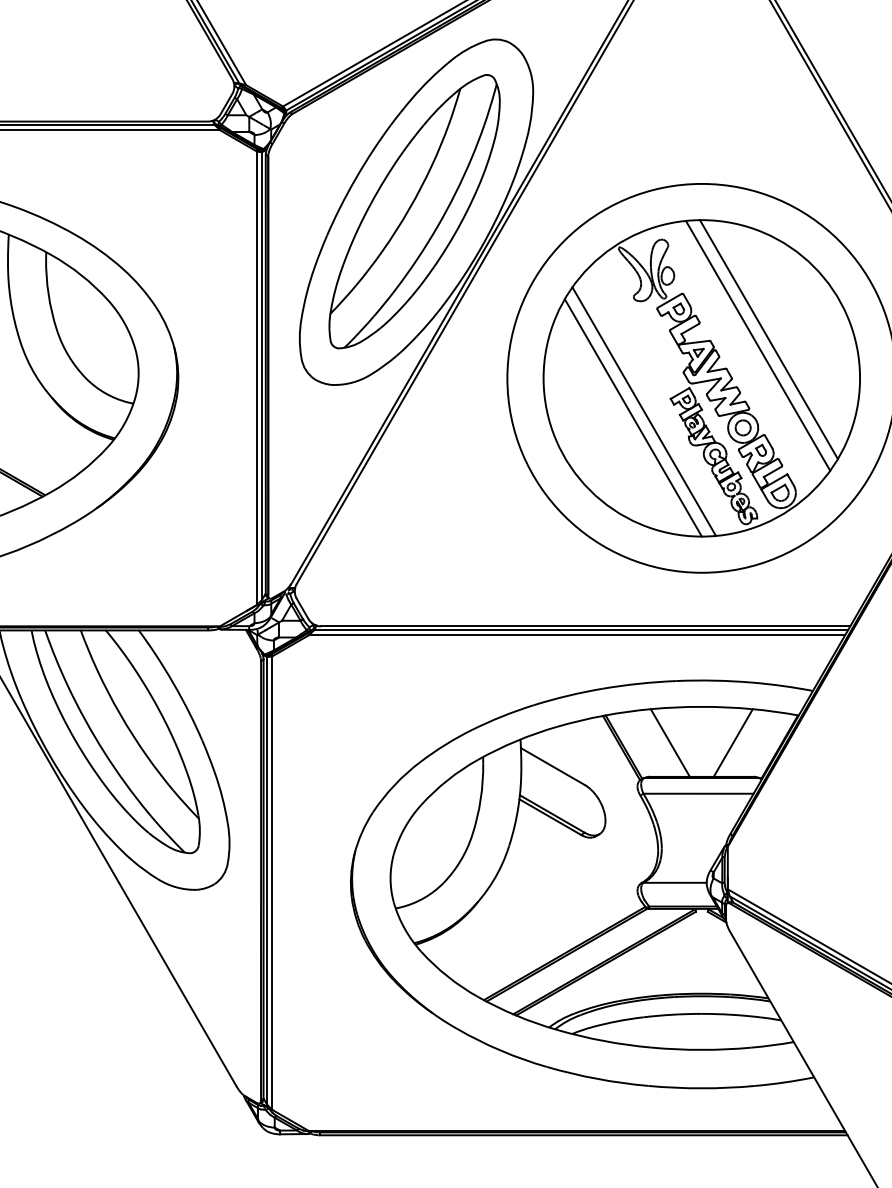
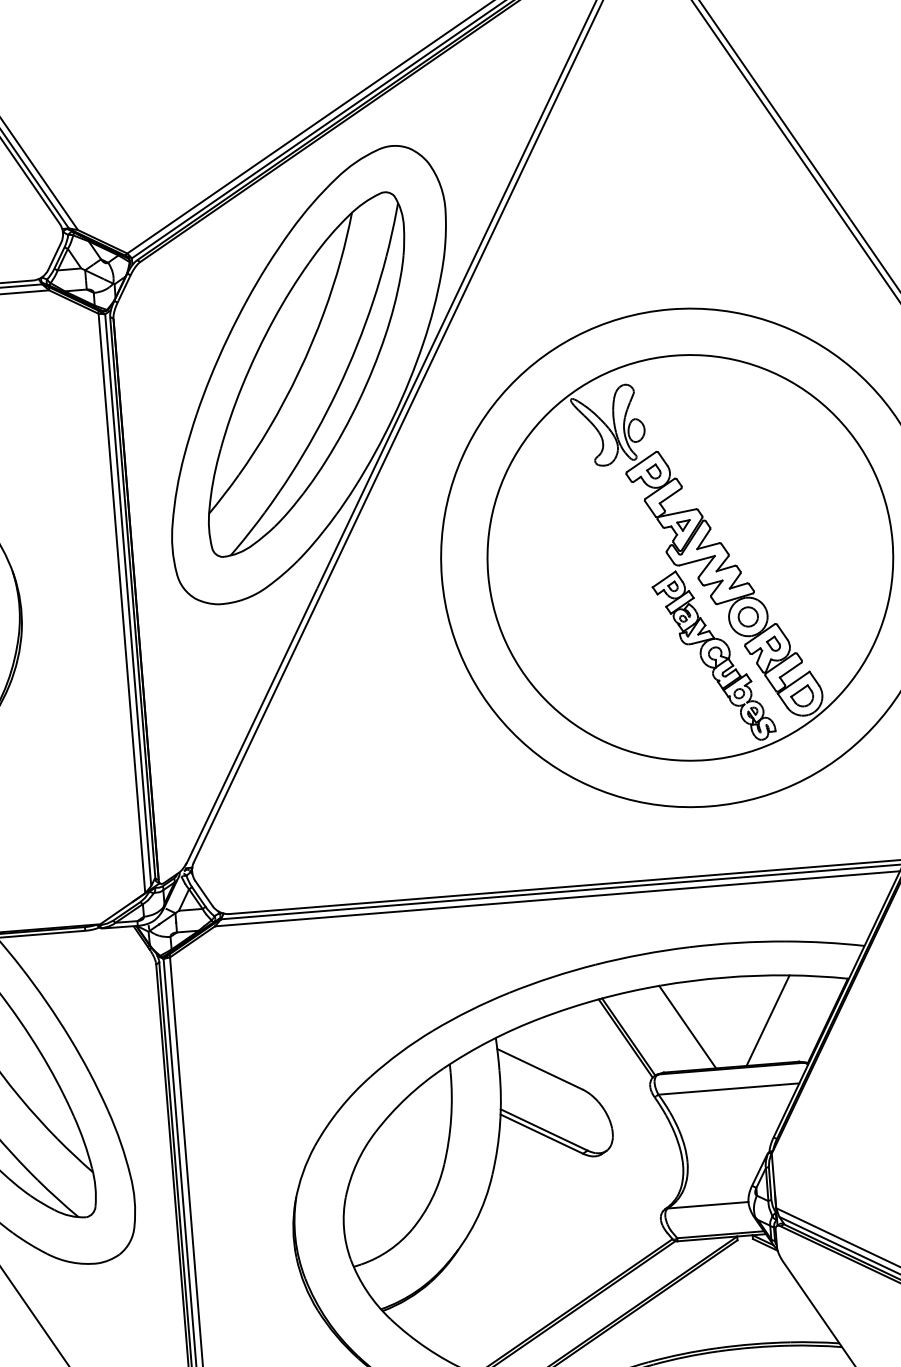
line: (768, 339) -> (771, 501), removed
line: (757, 345) -> (758, 510), removed
line: (643, 411) -> (619, 606), removed
line: (632, 417) -> (605, 615), removed

